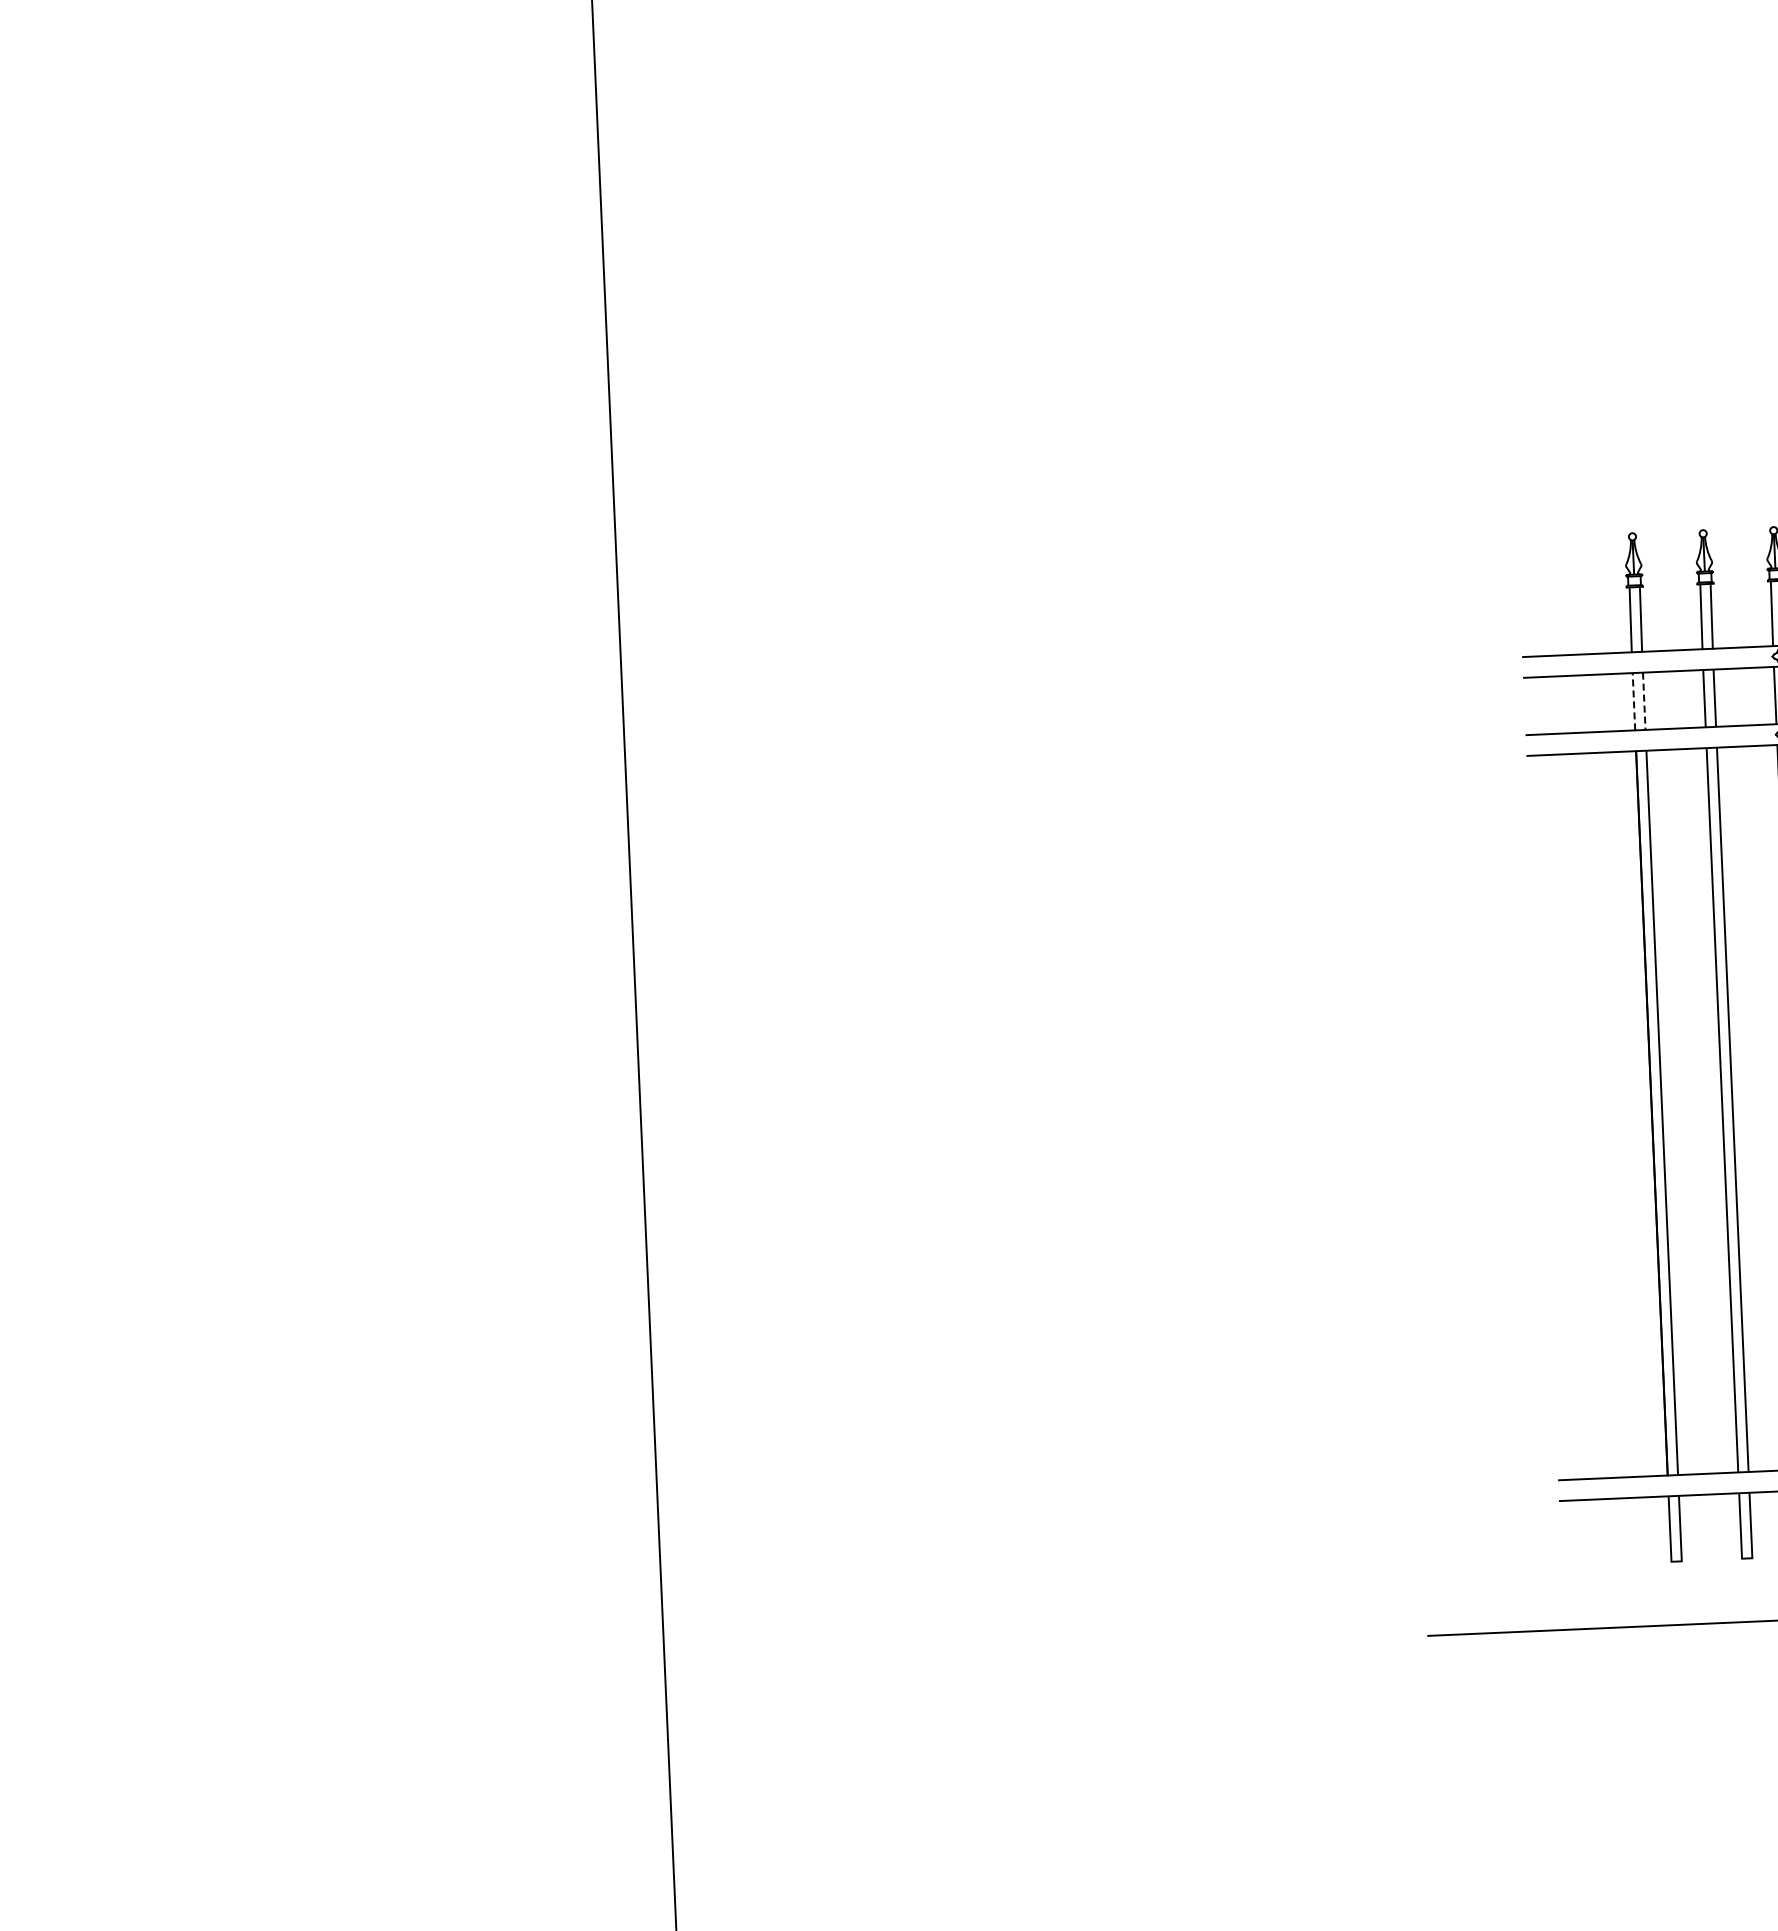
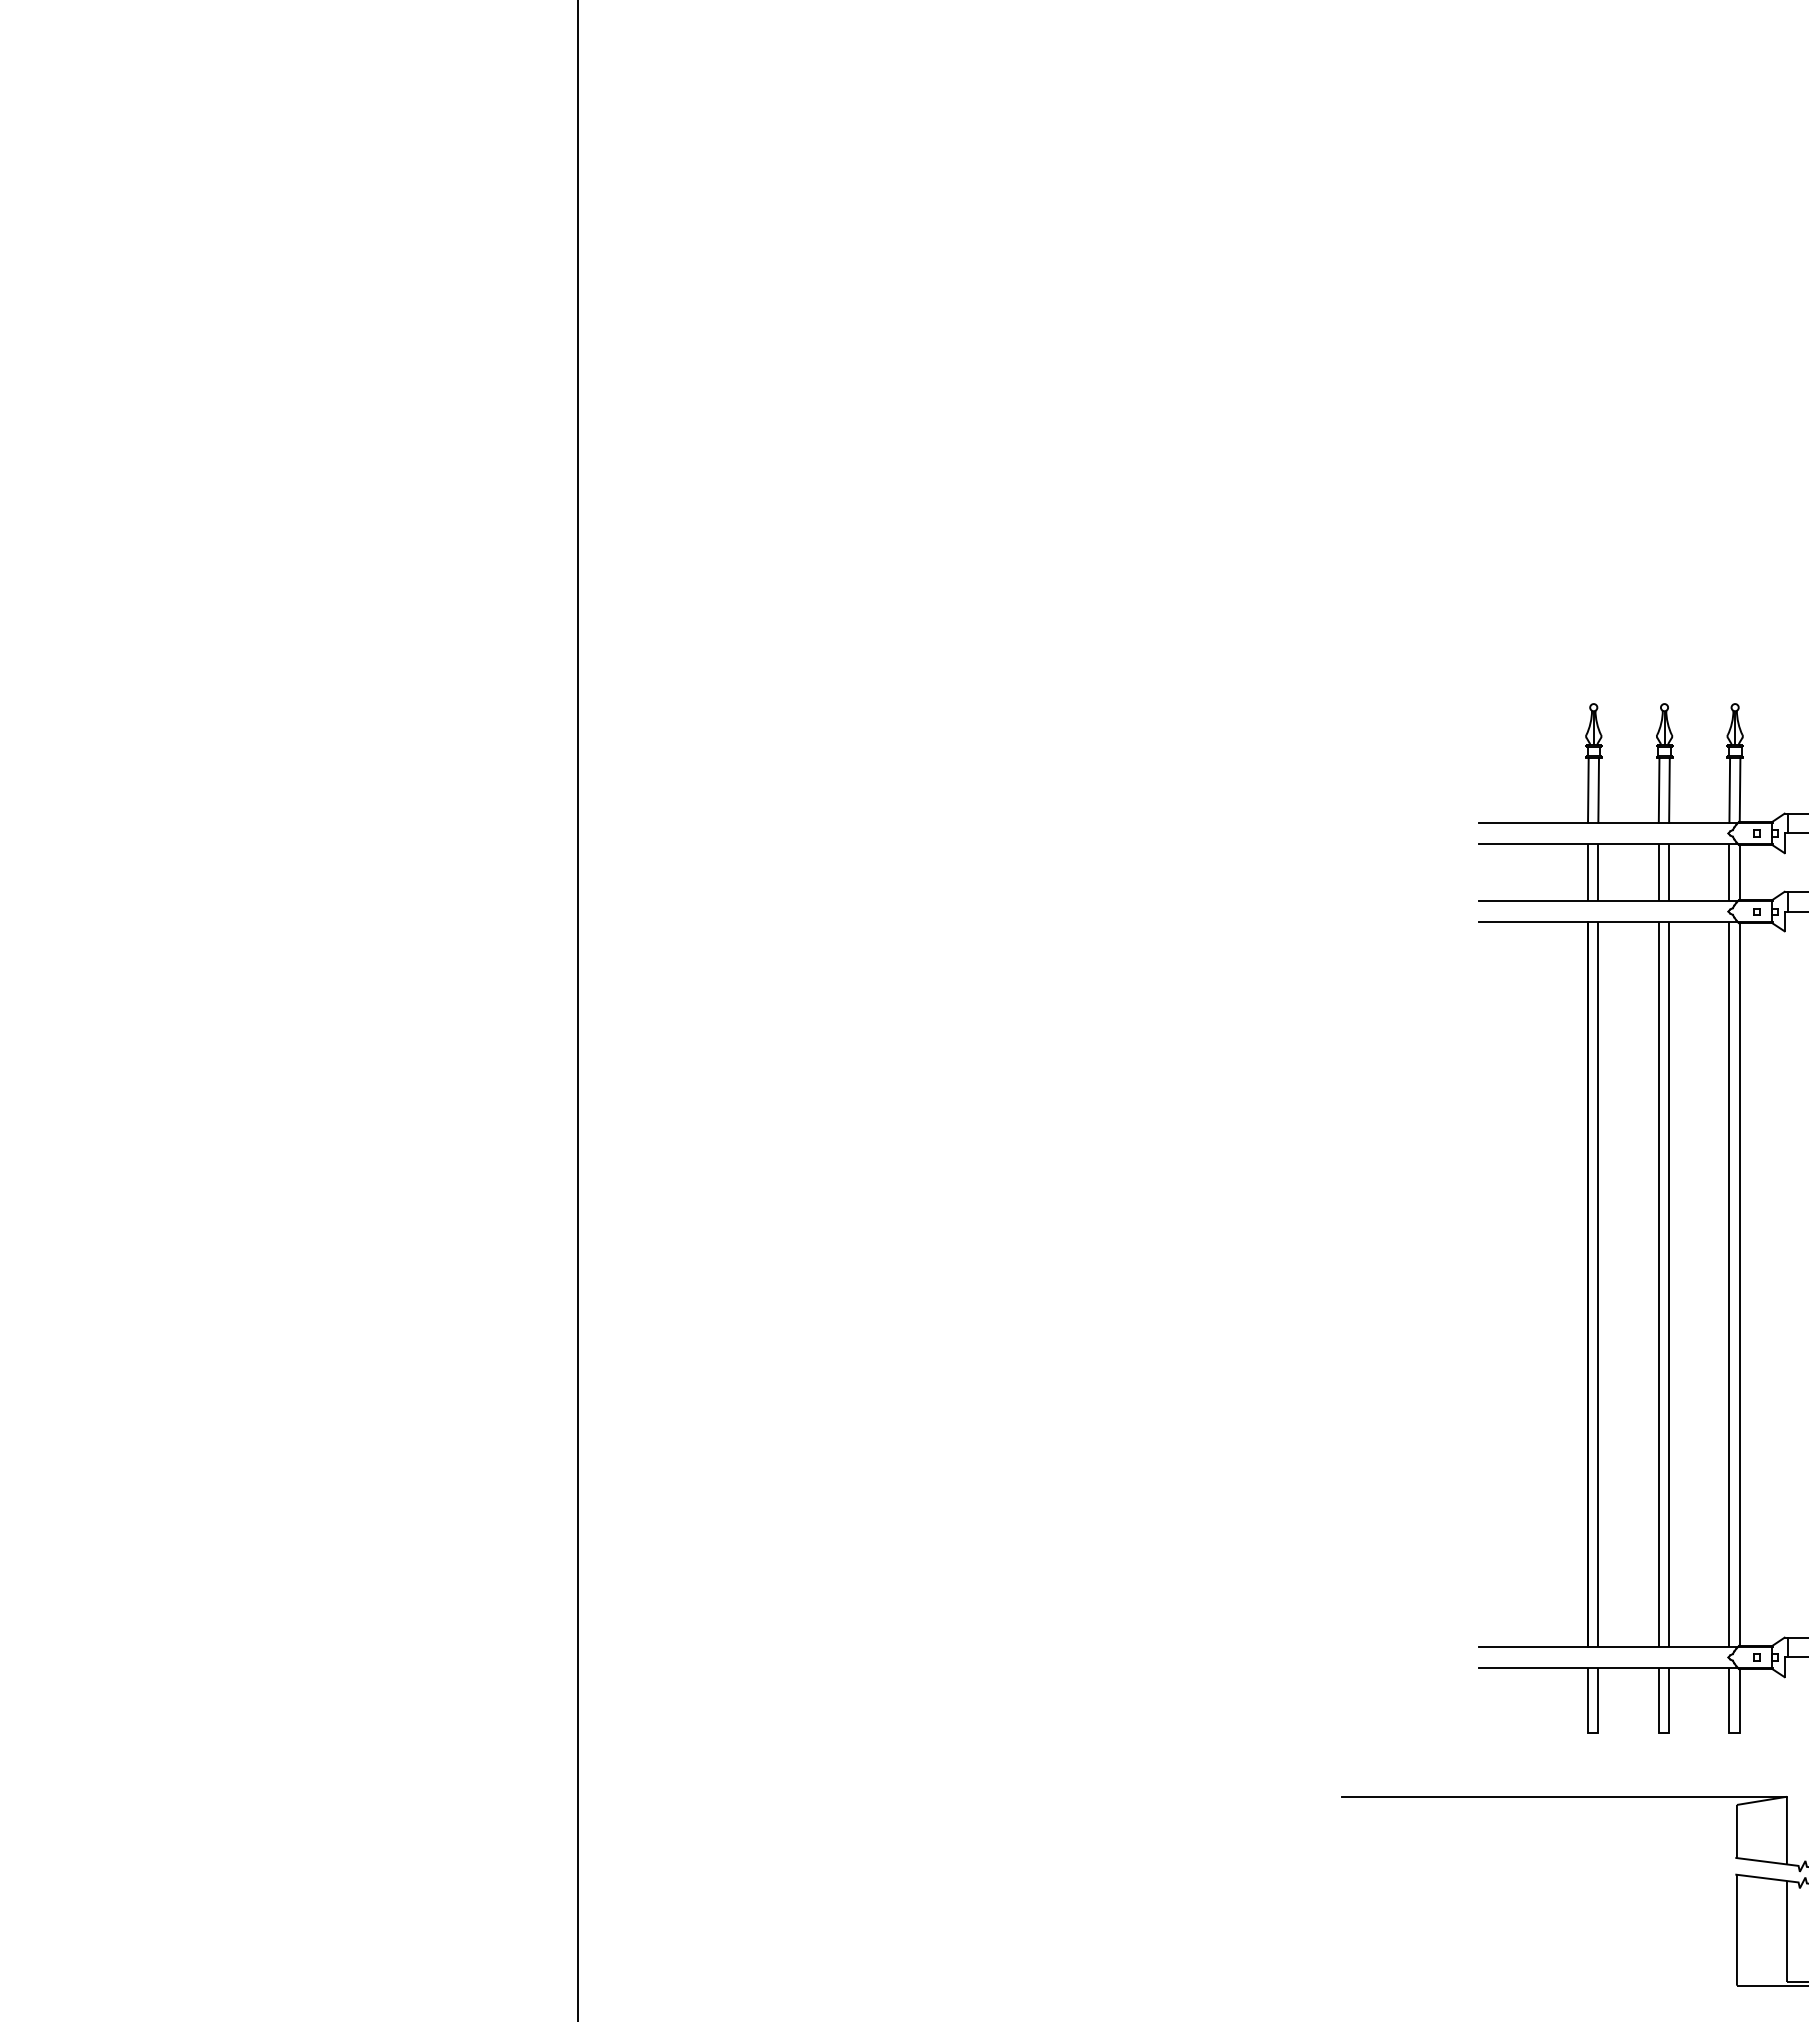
line: (1634, 701) -> (1588, 872), dashed -> solid
line: (1644, 701) -> (1598, 872), dashed -> solid

